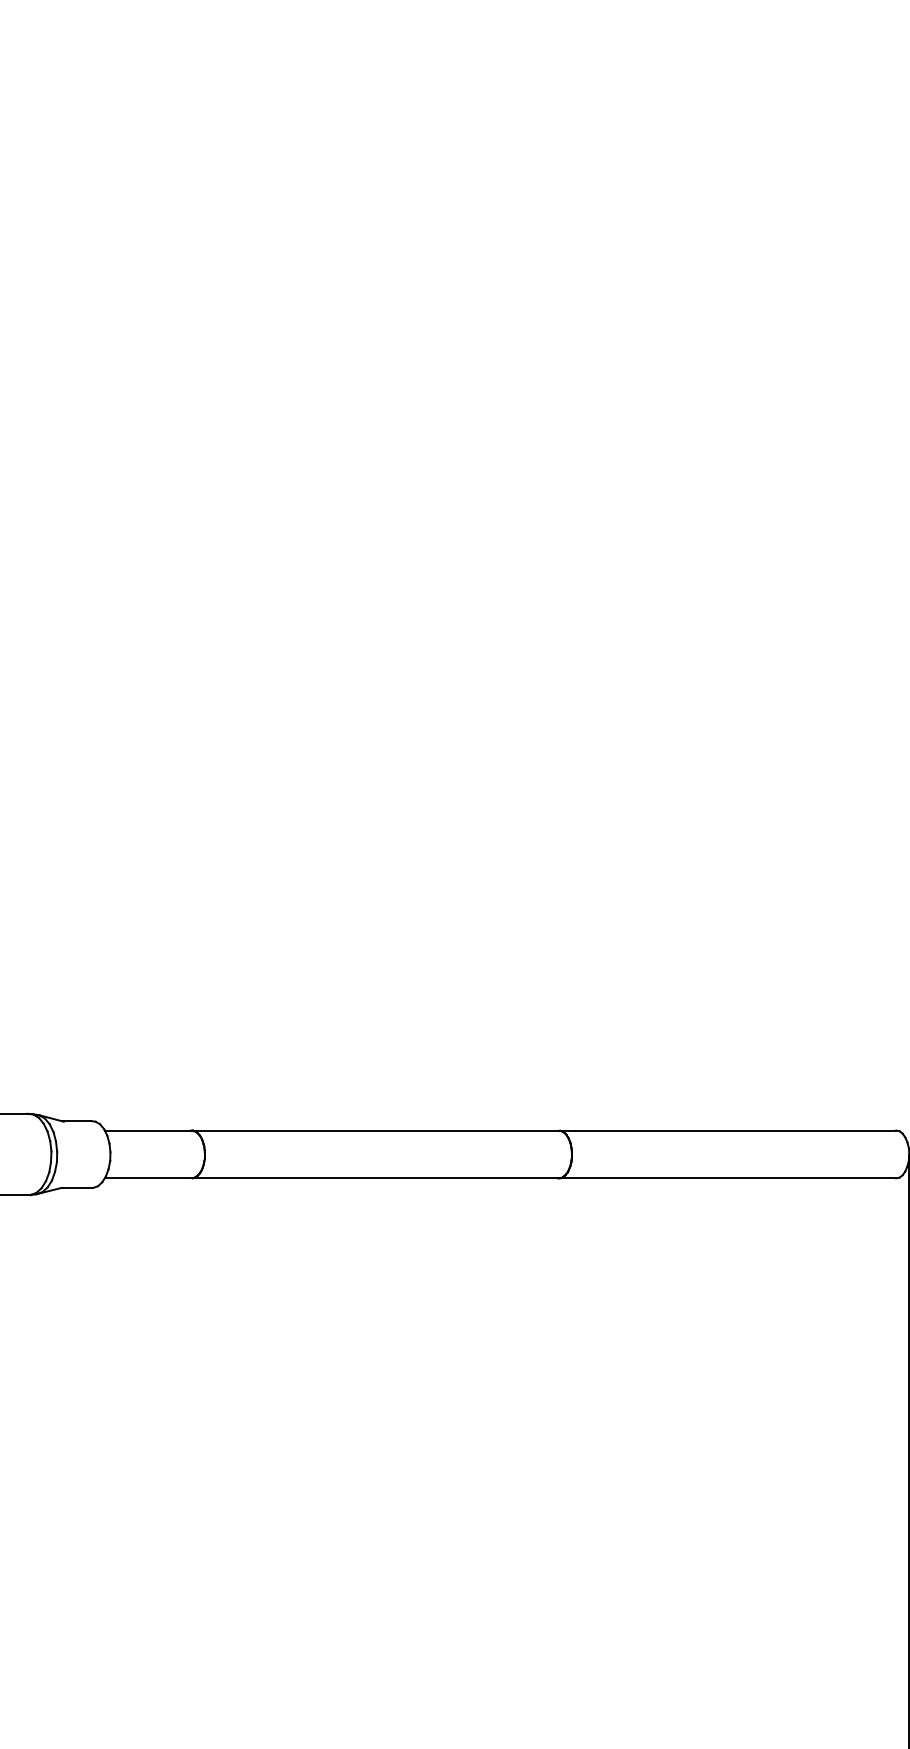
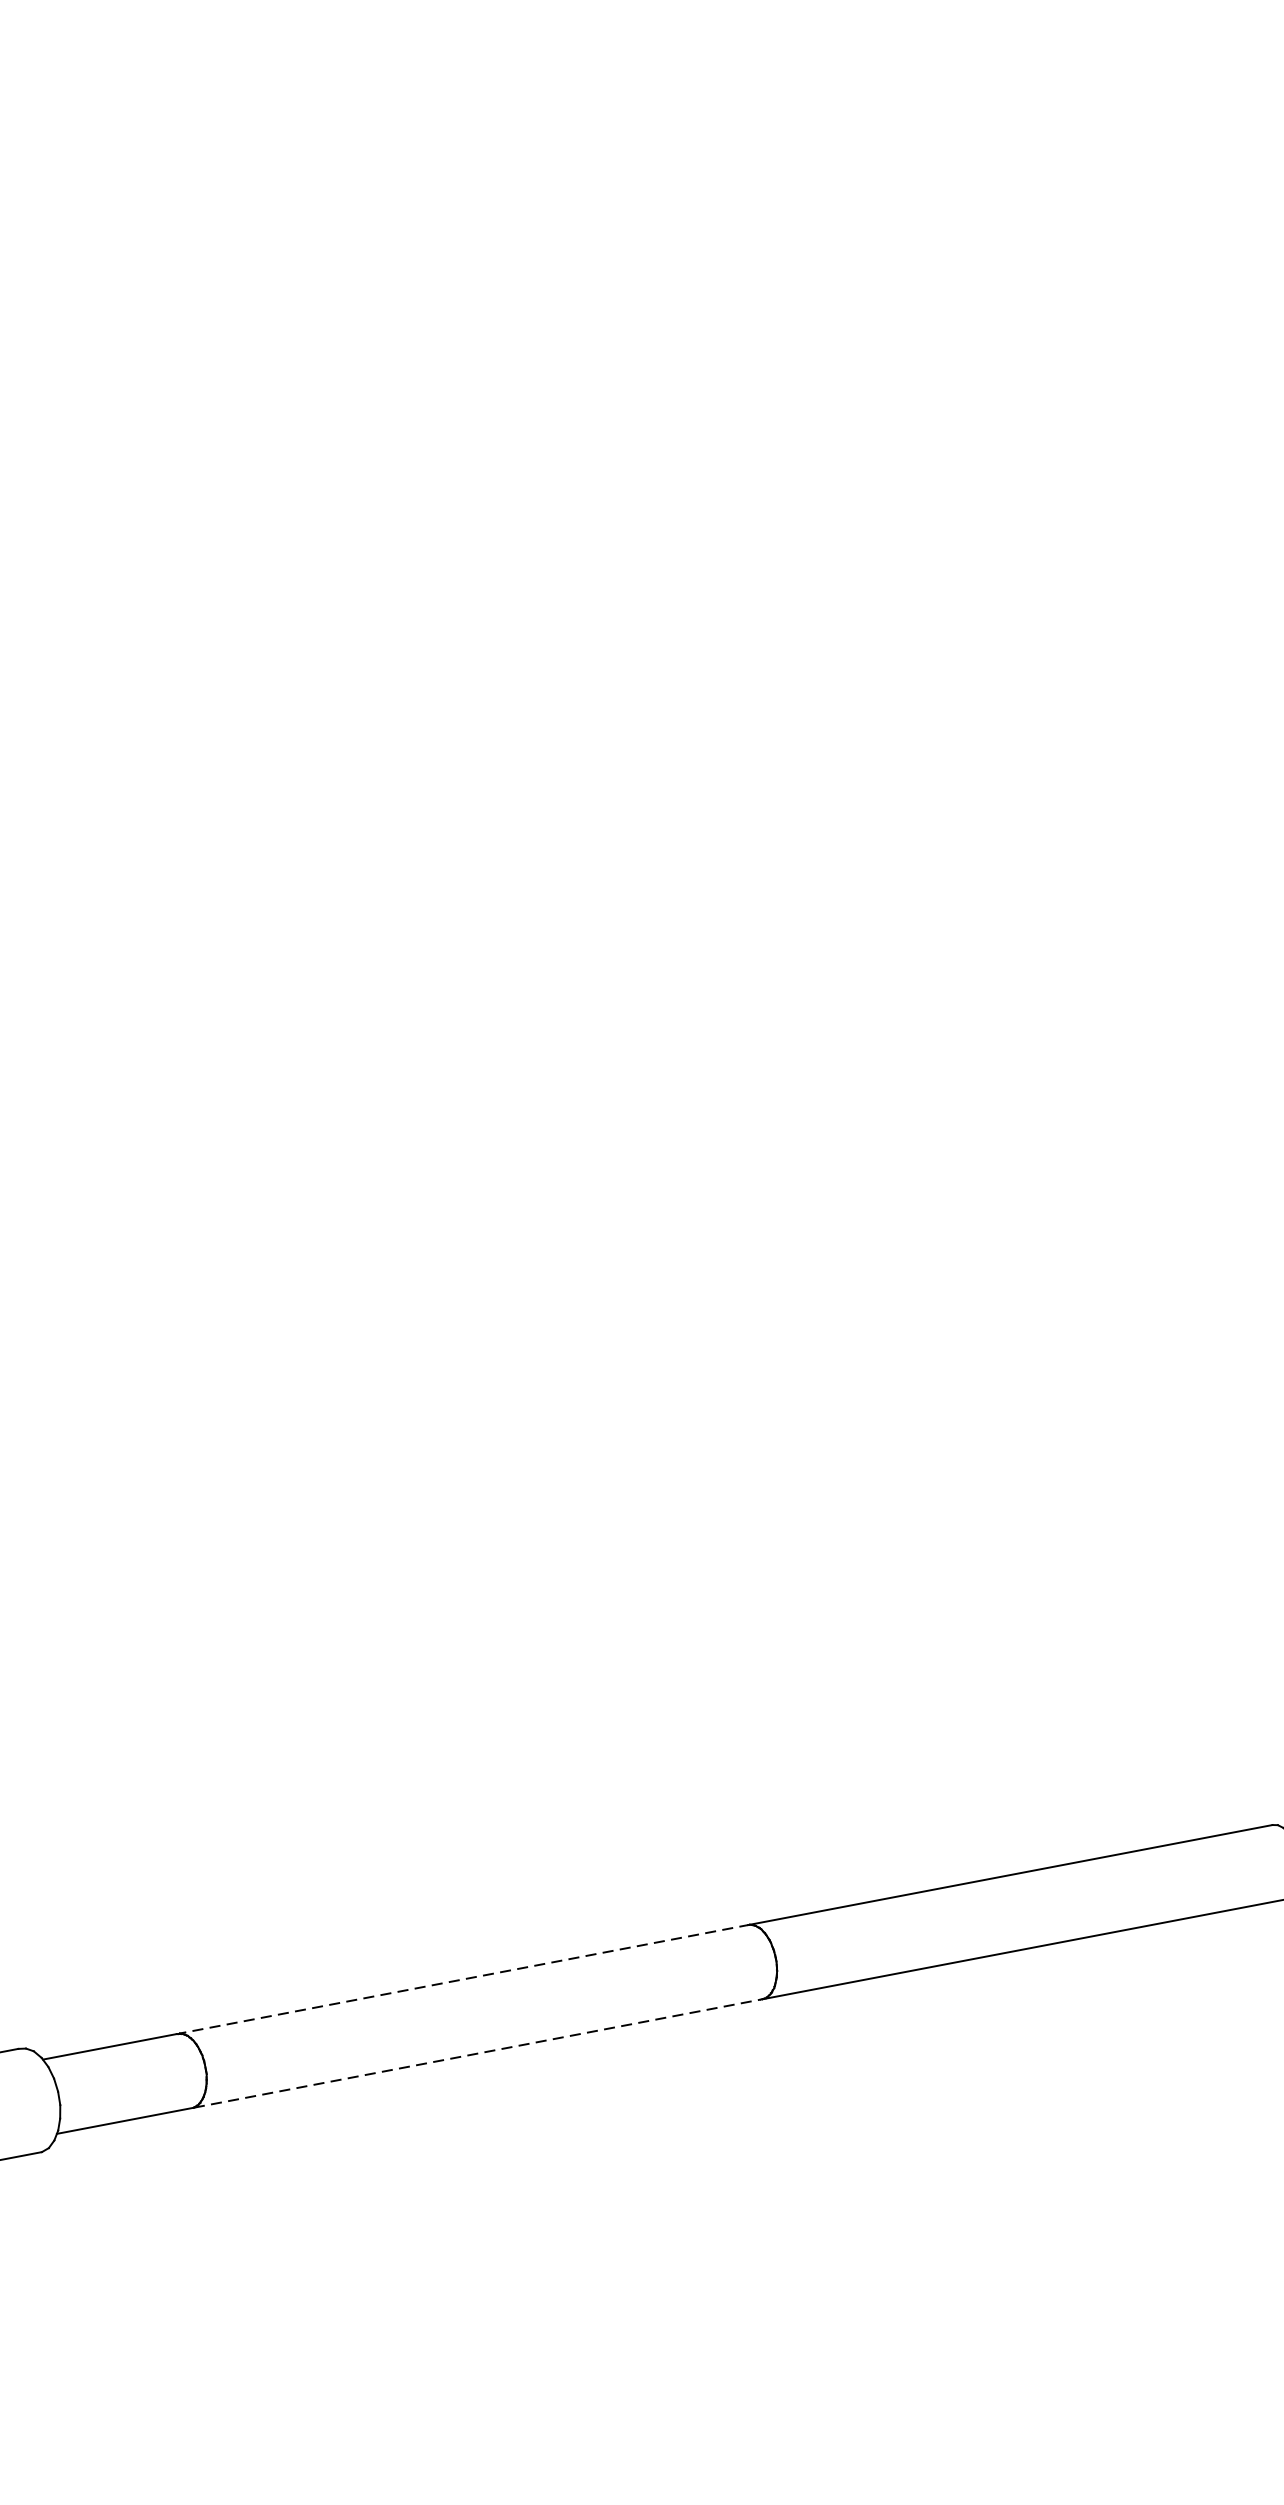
line: (376, 1130) -> (464, 1978), solid -> dashed
line: (375, 1178) -> (477, 2053), solid -> dashed

